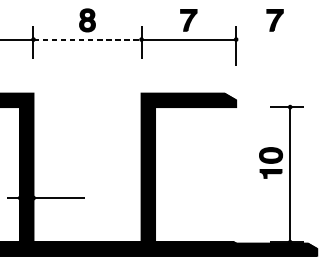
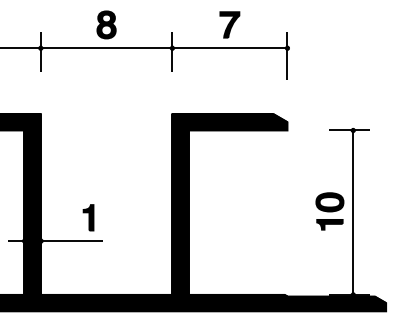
part: (274, 20) -> (334, 24), removed
line: (87, 39) -> (106, 48), dashed -> solid
part: (270, 163) -> (329, 211), moved
part: (72, 178) -> (88, 217), added

